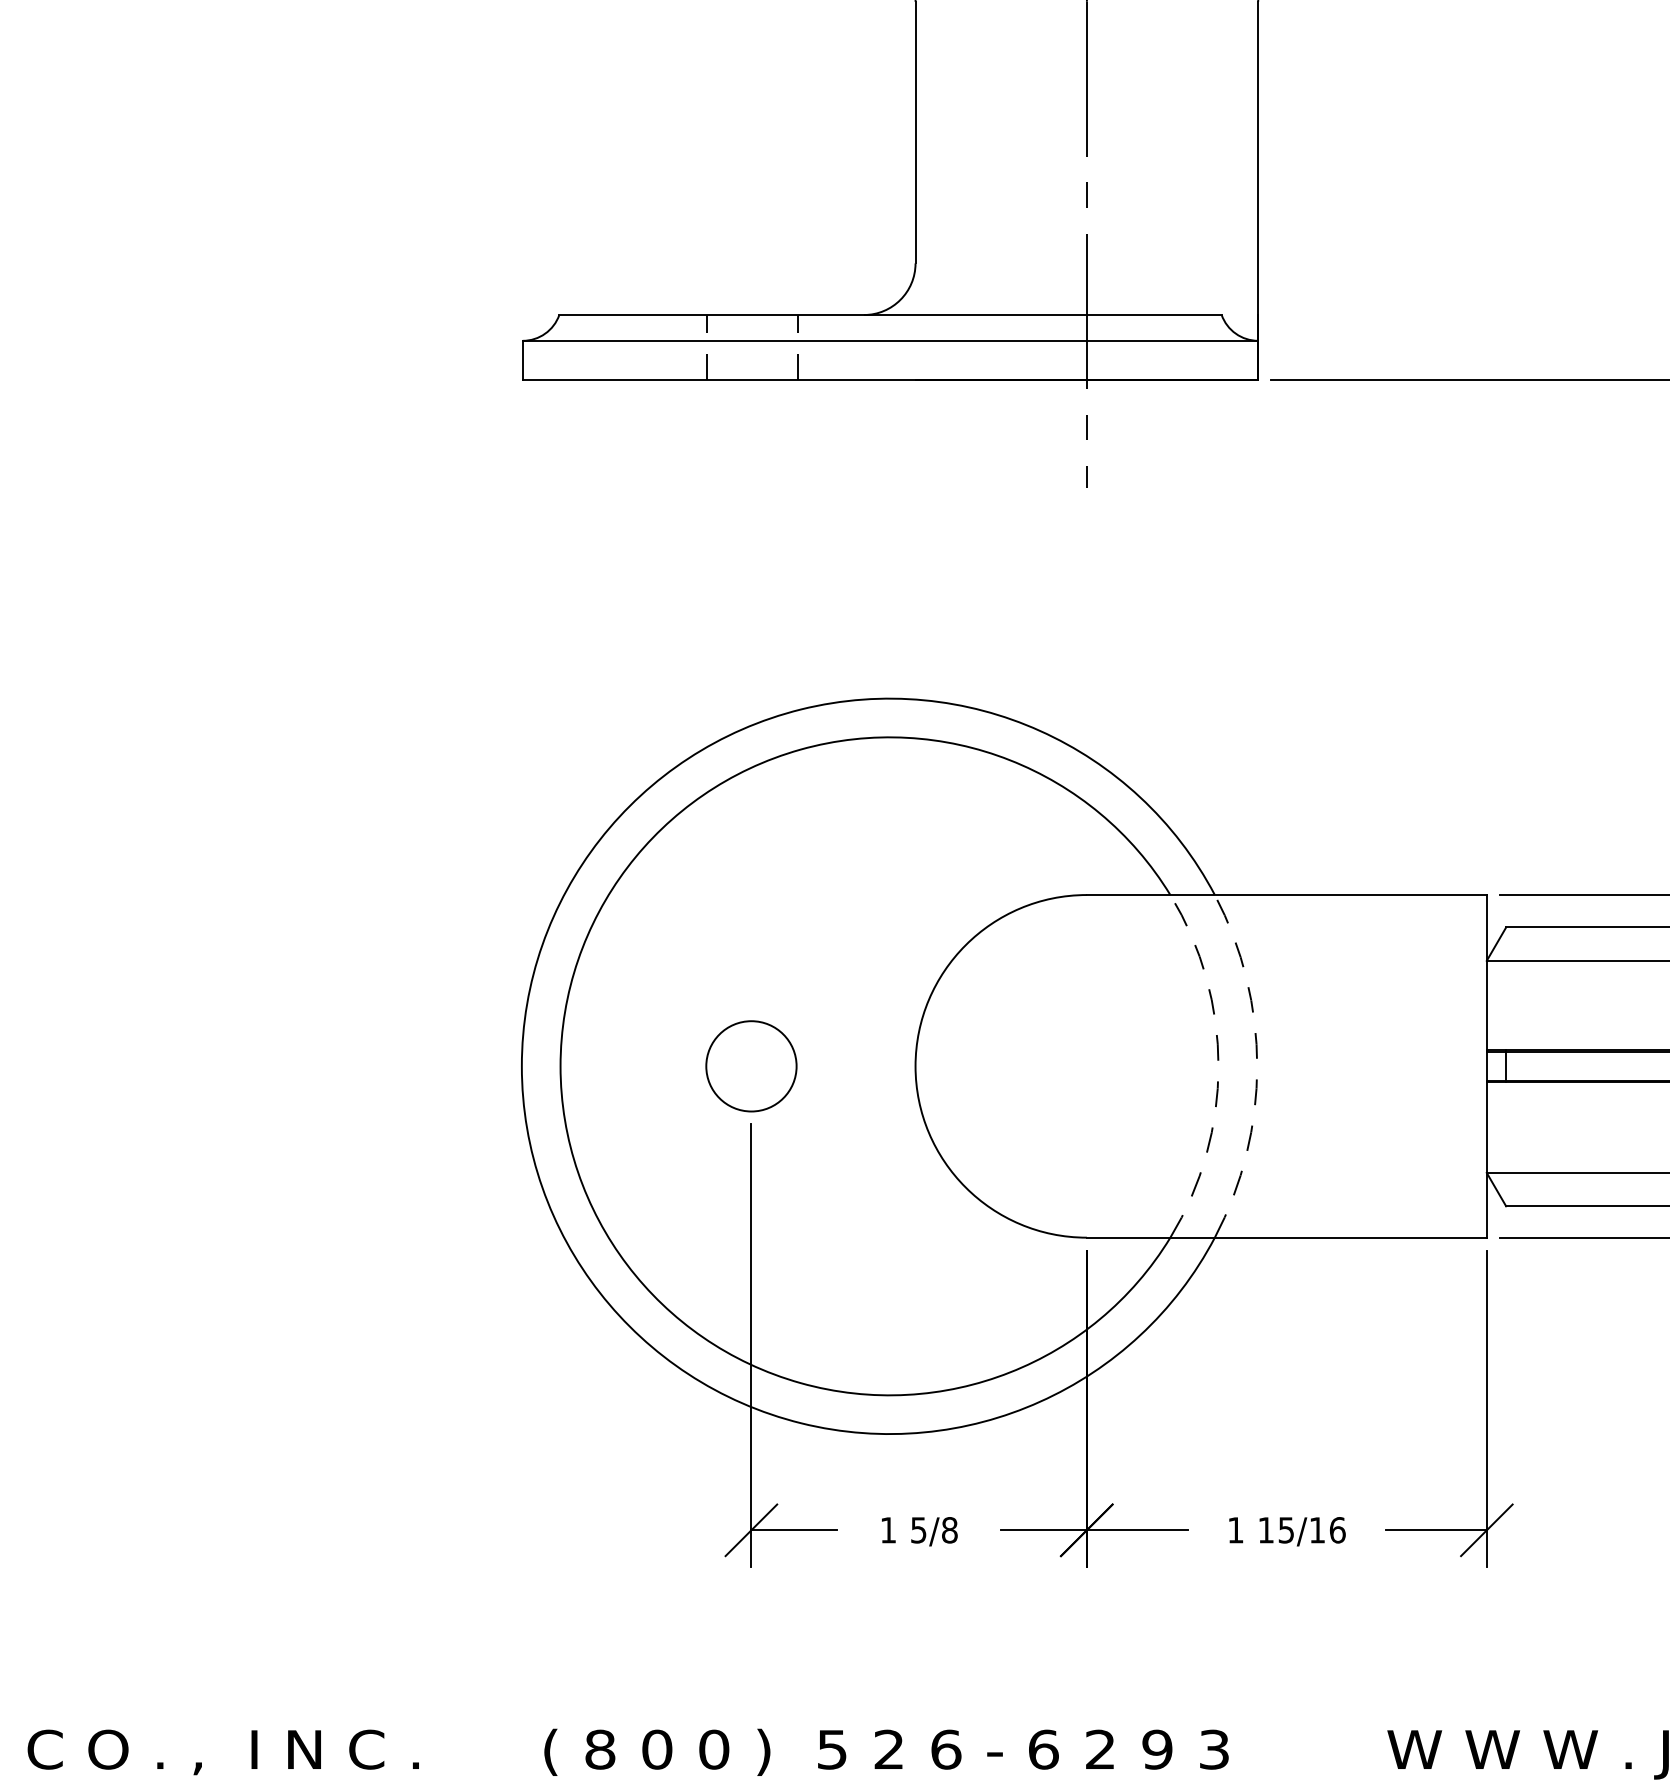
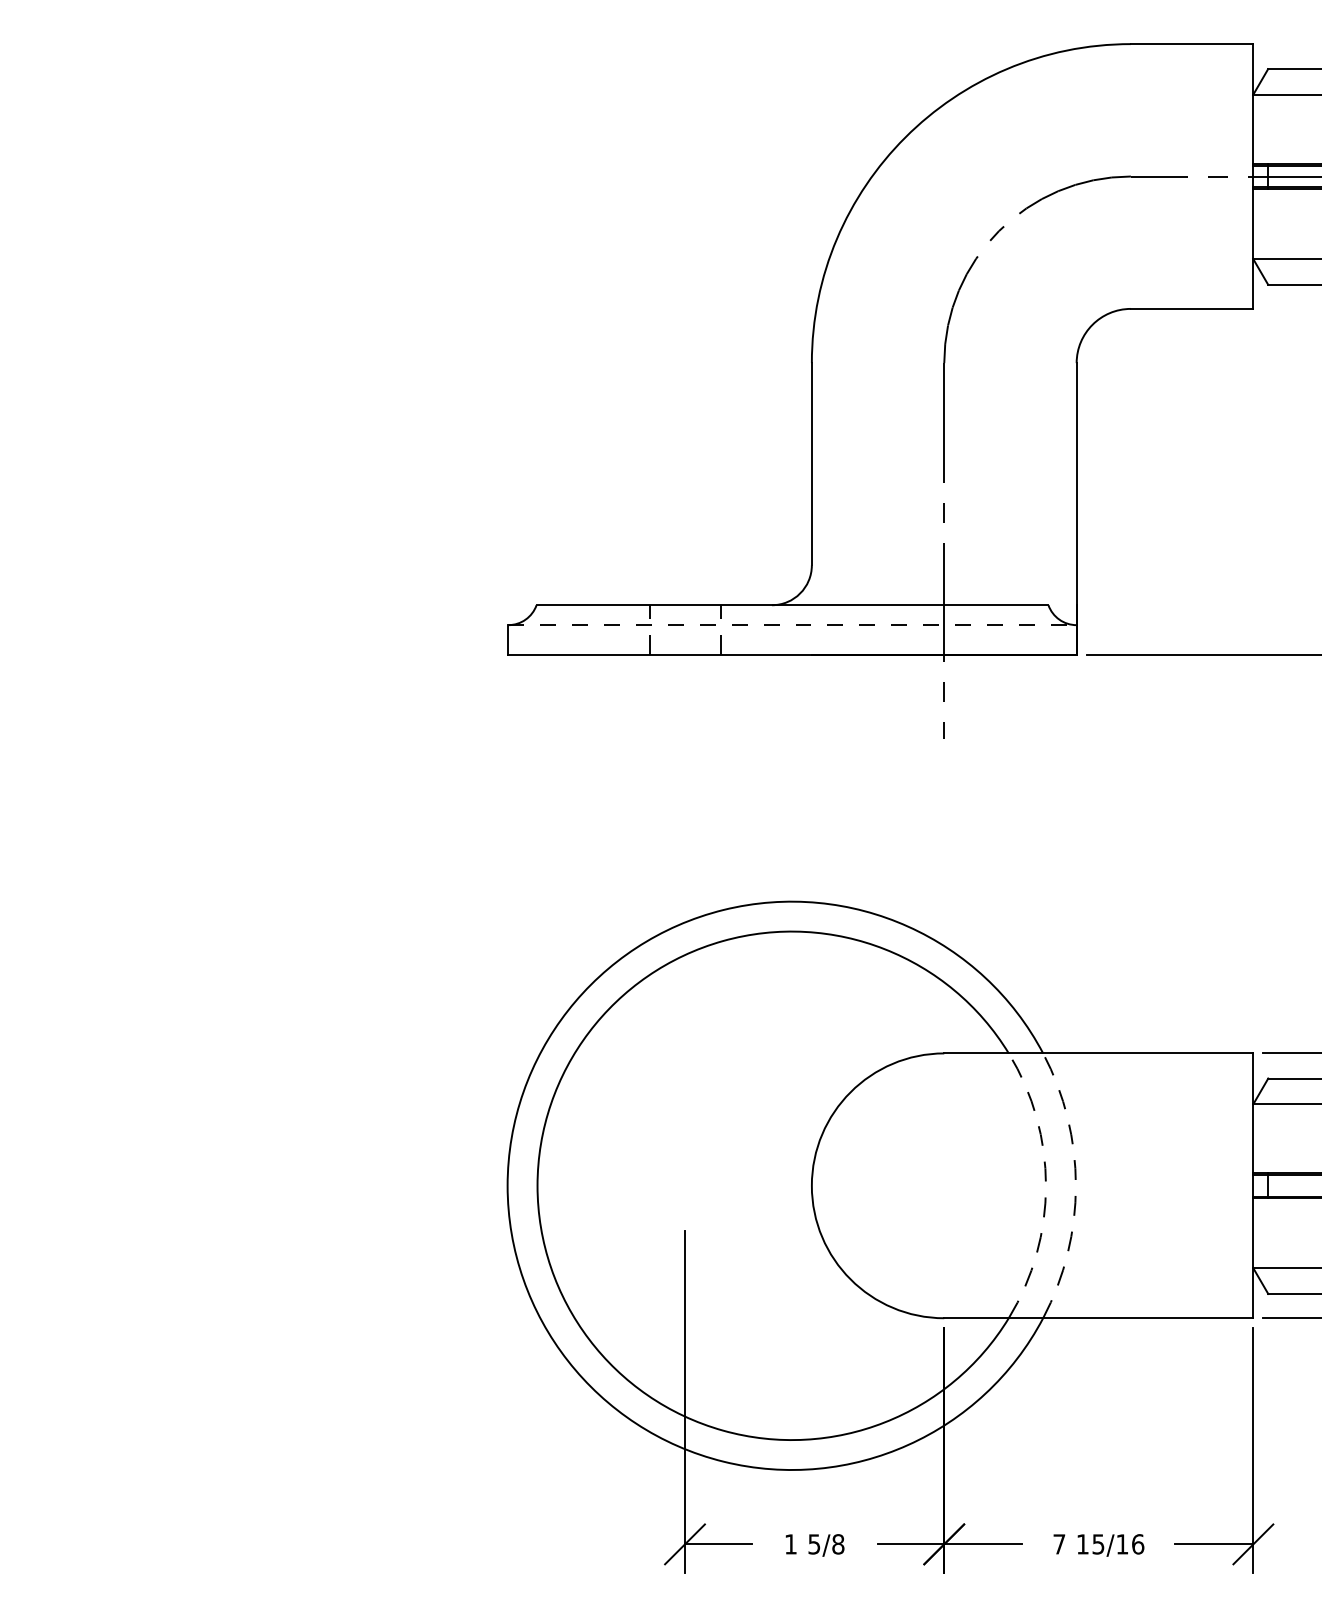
line: (891, 341) -> (793, 625), solid -> dashed
circle: (750, 1065) -> (684, 1185), removed
text: (1235, 1530) -> (1059, 1544), 1 -> 7

